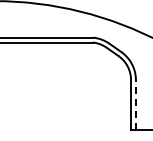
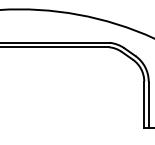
line: (135, 105) -> (148, 104), dashed -> solid

